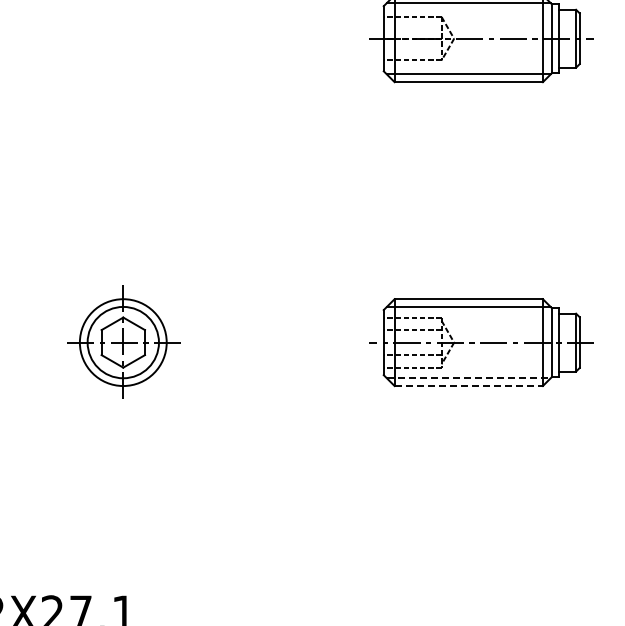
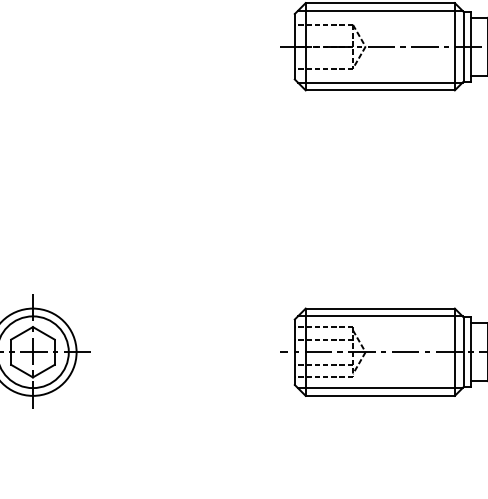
line: (468, 378) -> (380, 388), dashed -> solid
line: (469, 386) -> (381, 396), dashed -> solid

